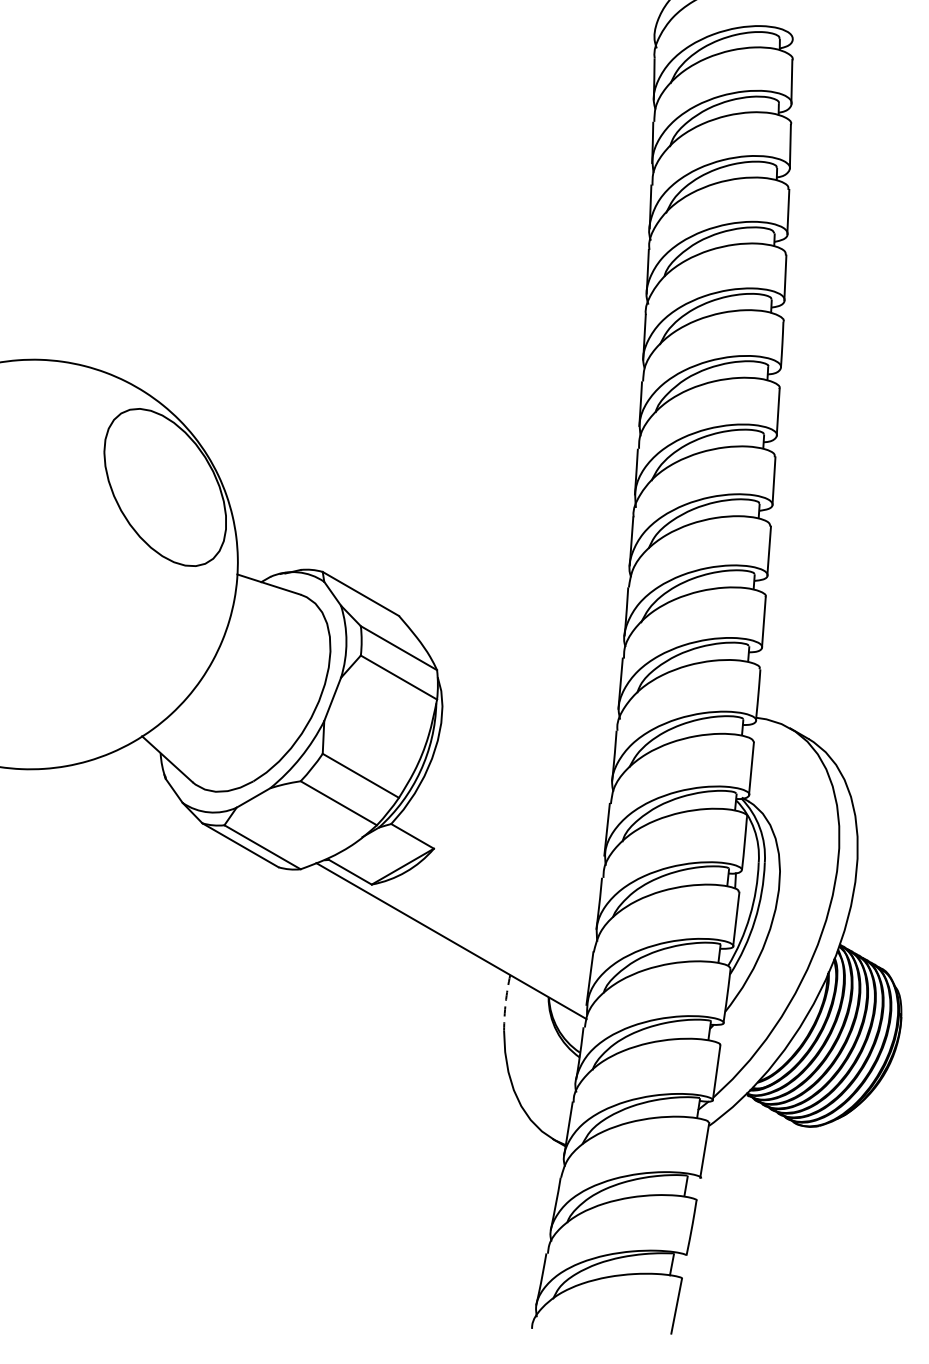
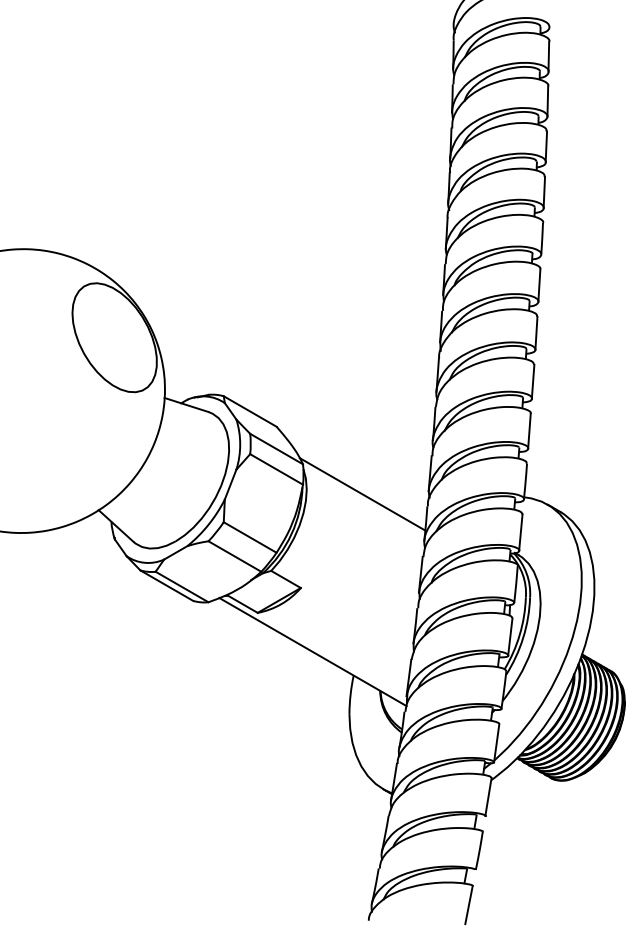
line: (522, 713) -> (362, 494), added
arc: (505, 1002) -> (350, 694), dashed -> solid

